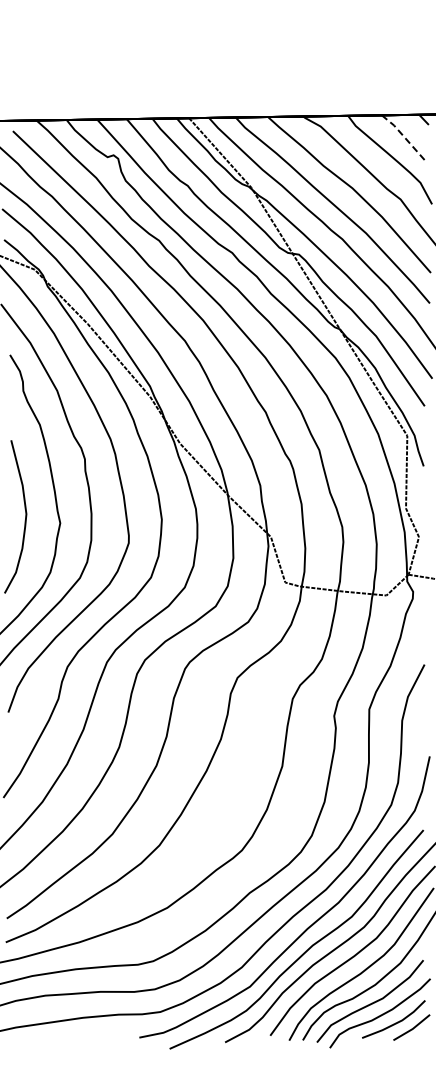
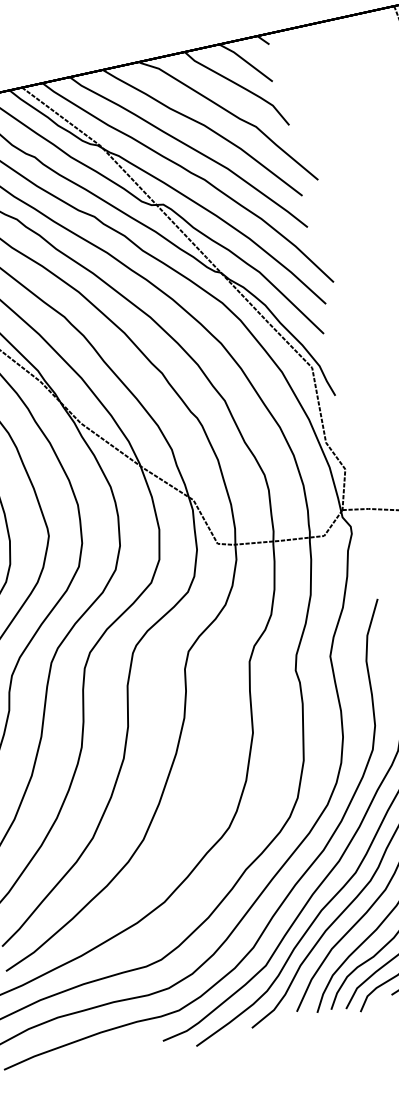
line: (403, 136) -> (245, 61), dashed -> solid

